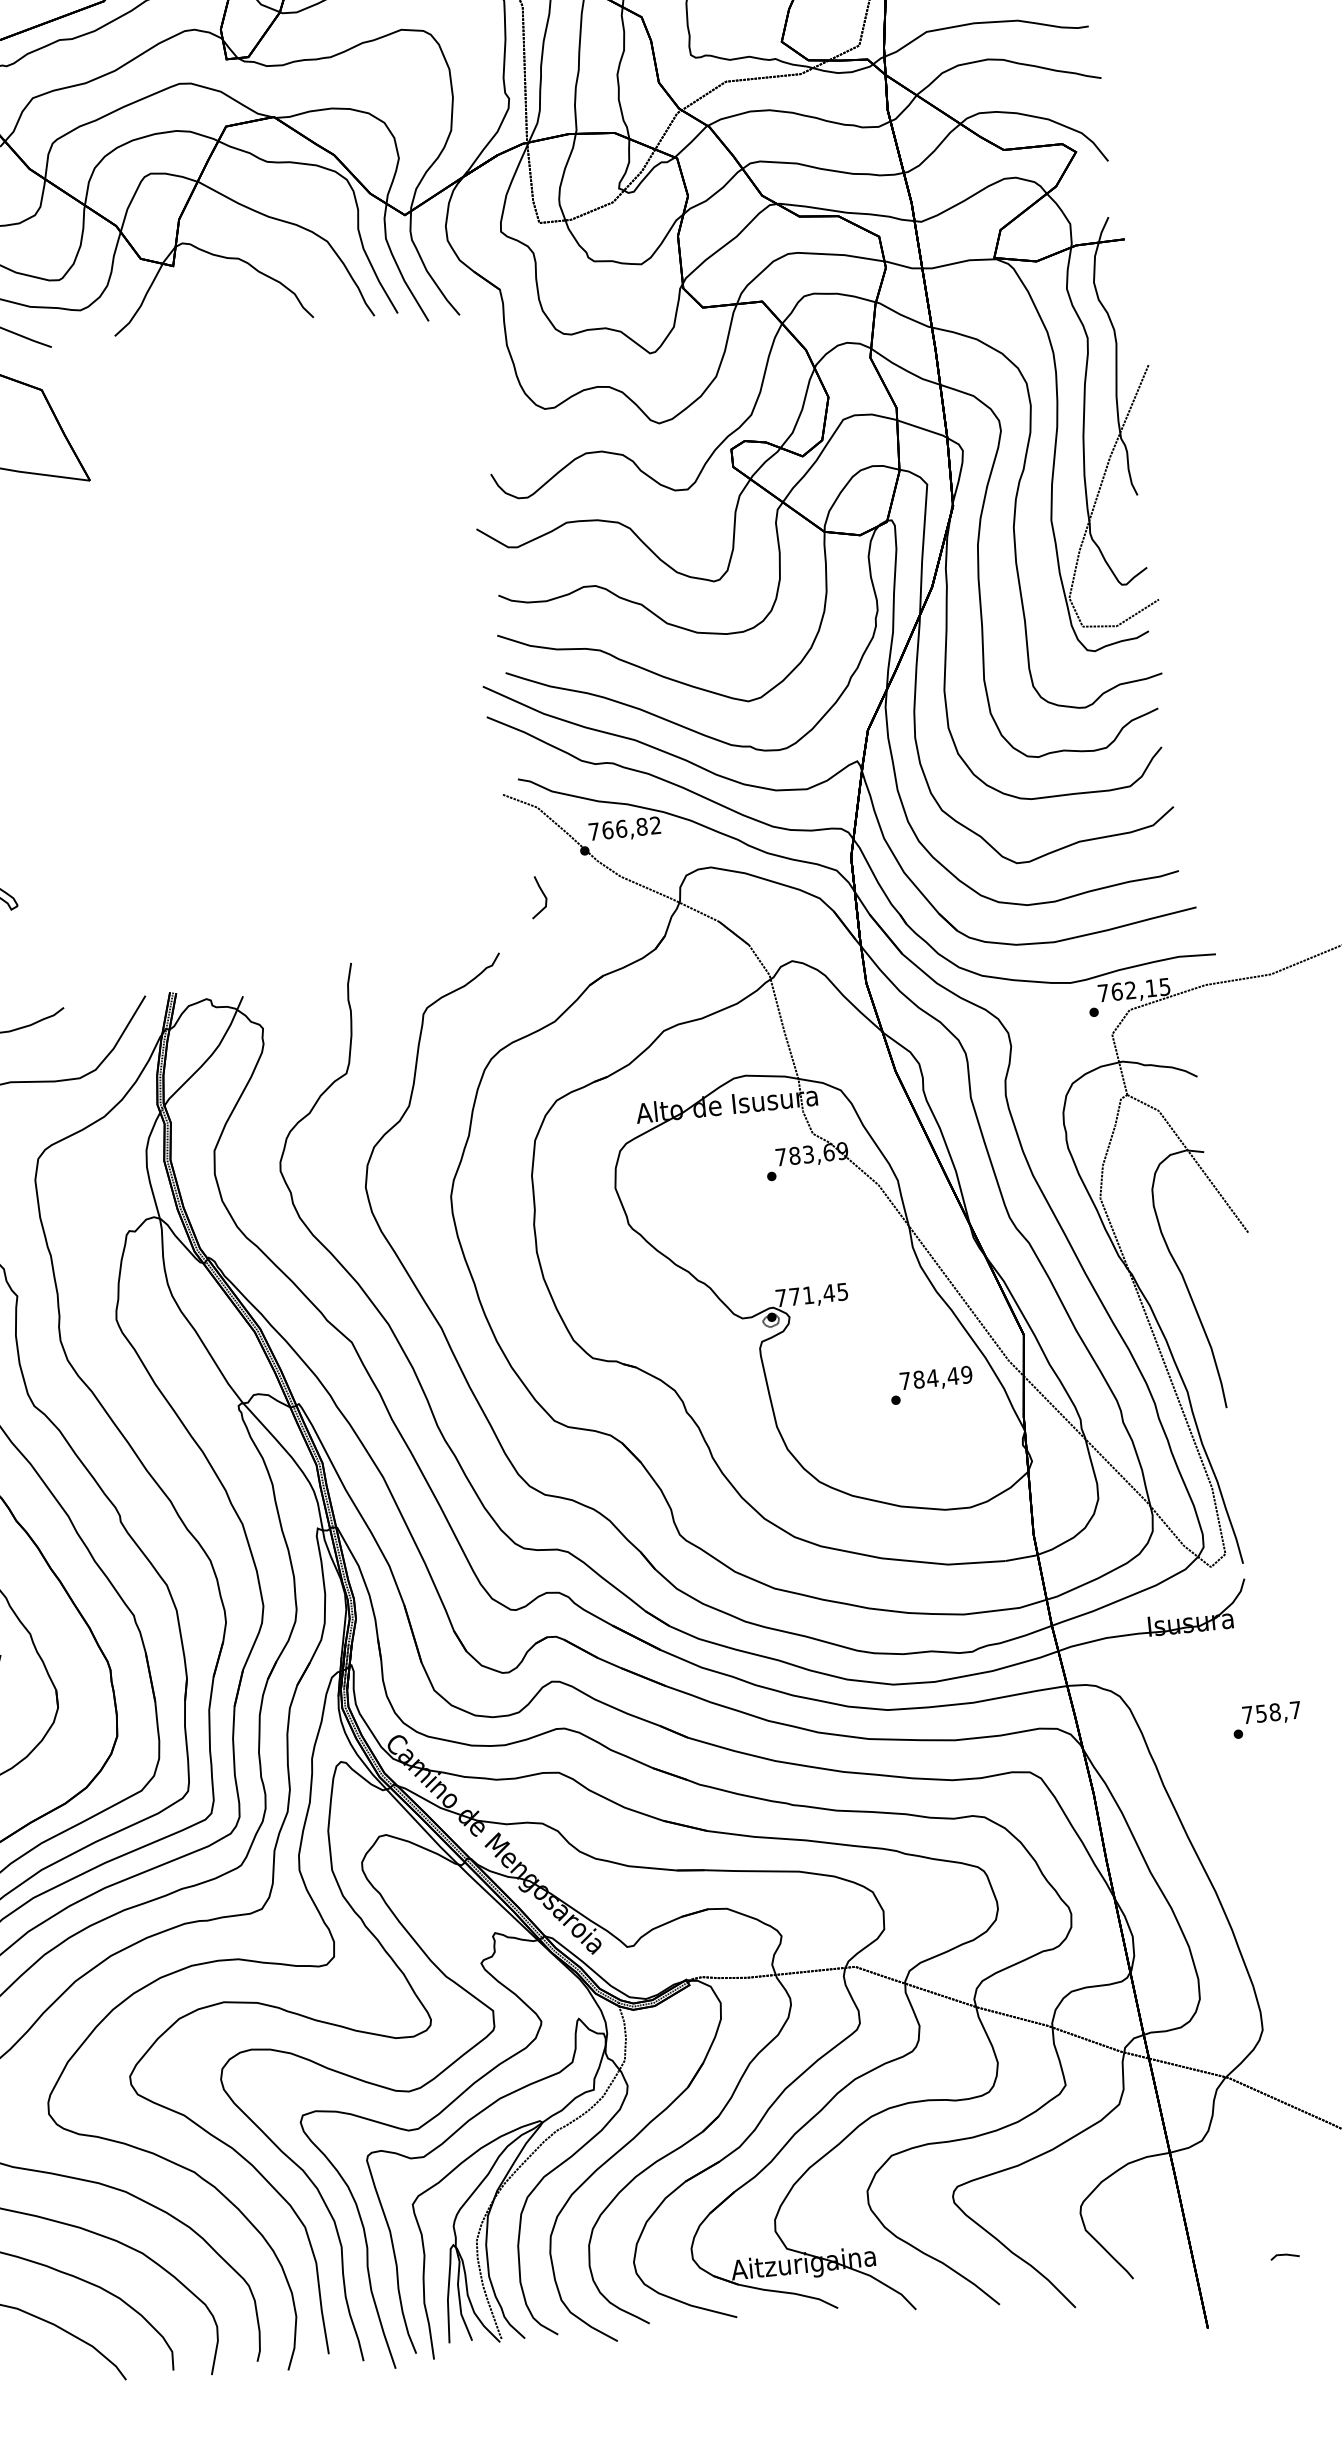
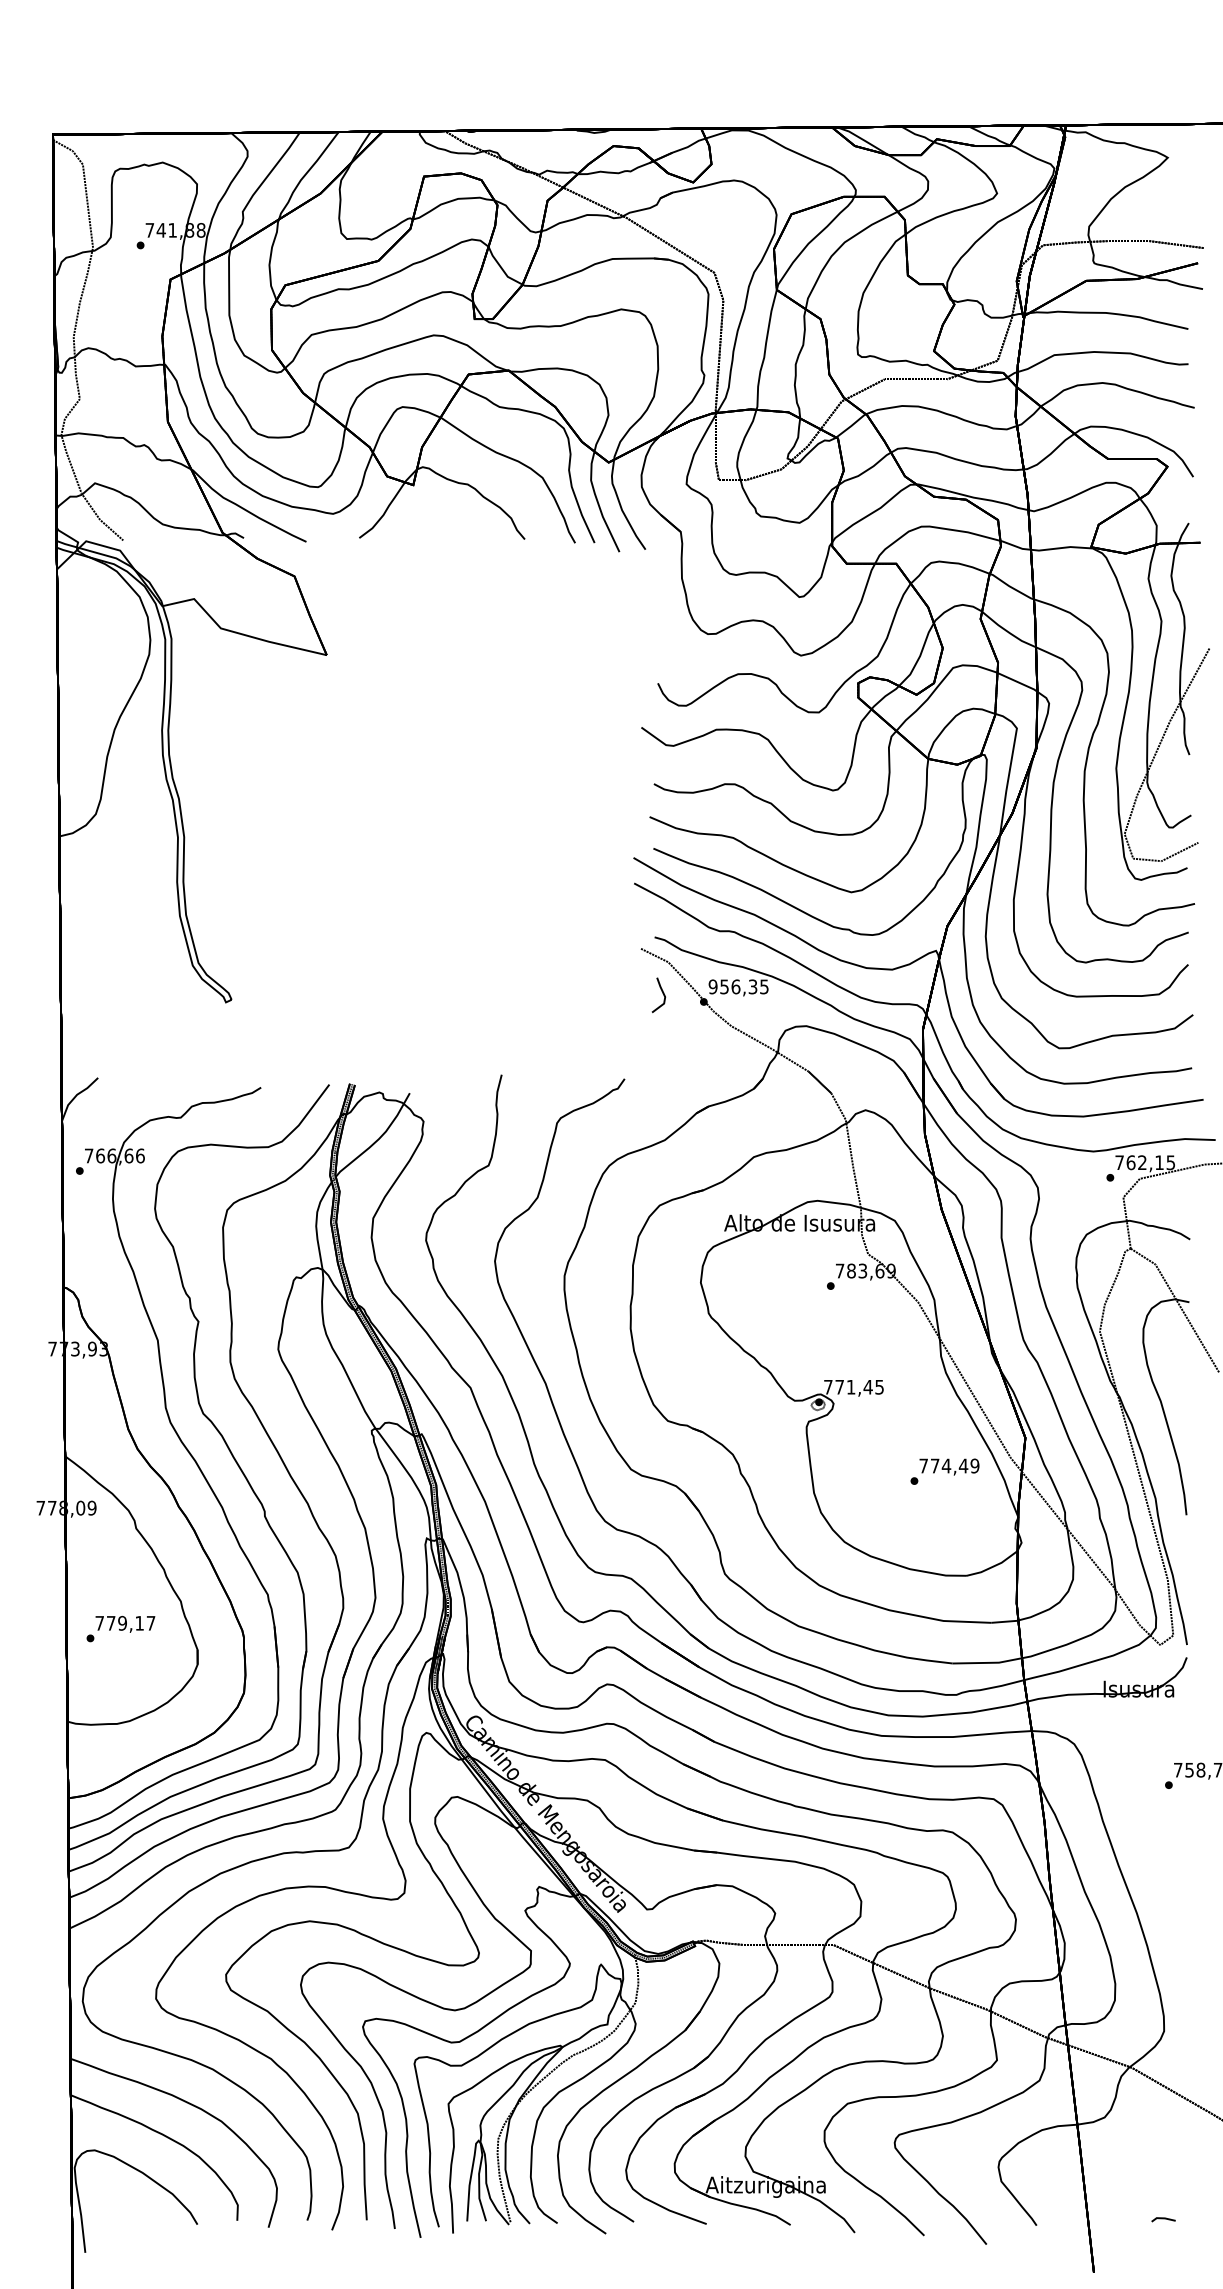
text: (624, 828) -> (738, 986), 766,82 -> 956,35
line: (542, 894) -> (662, 993), moved
text: (918, 1379) -> (934, 1465), 784,49 -> 774,49

